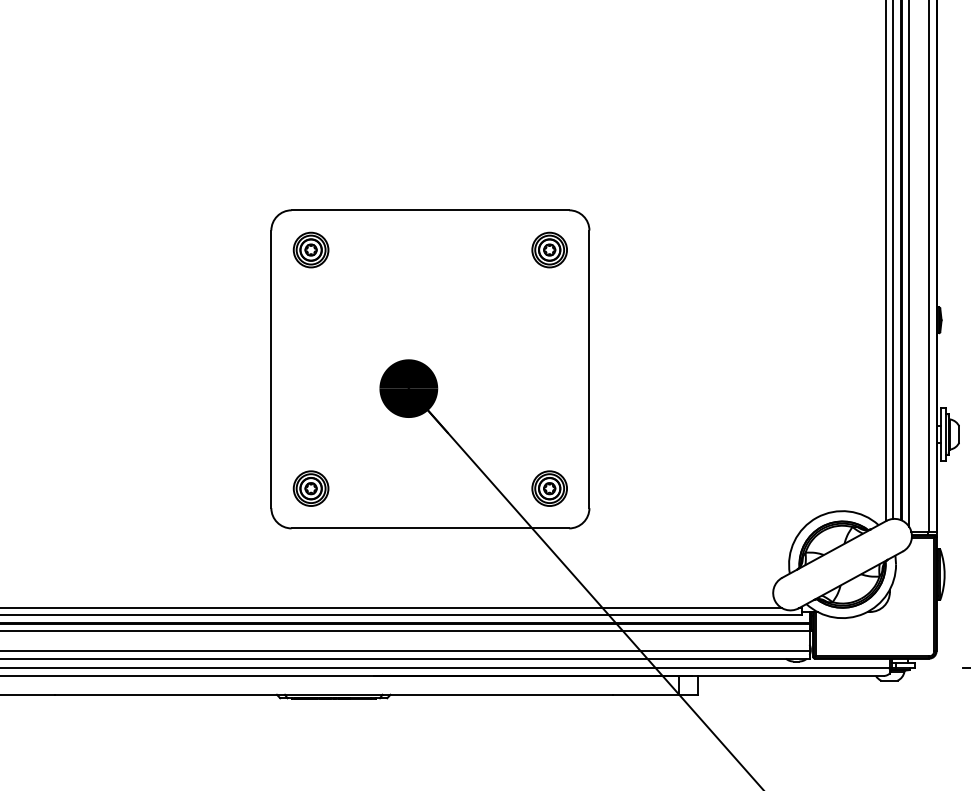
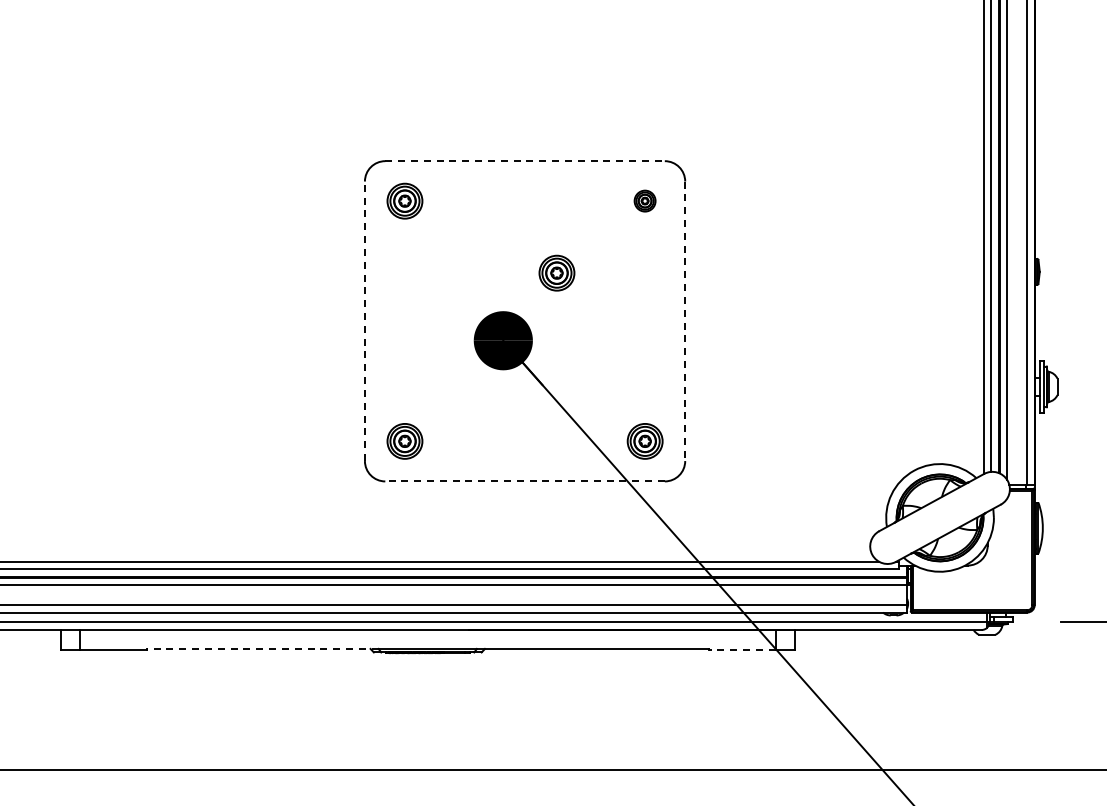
line: (430, 210) -> (525, 161), solid -> dashed
part: (549, 249) -> (644, 200), size x0.6
part: (461, 320) -> (556, 272), added
line: (270, 369) -> (364, 321), solid -> dashed
line: (589, 369) -> (685, 321), solid -> dashed
line: (430, 528) -> (525, 481), solid -> dashed
line: (169, 694) -> (262, 648), solid -> dashed
line: (646, 695) -> (742, 649), solid -> dashed

